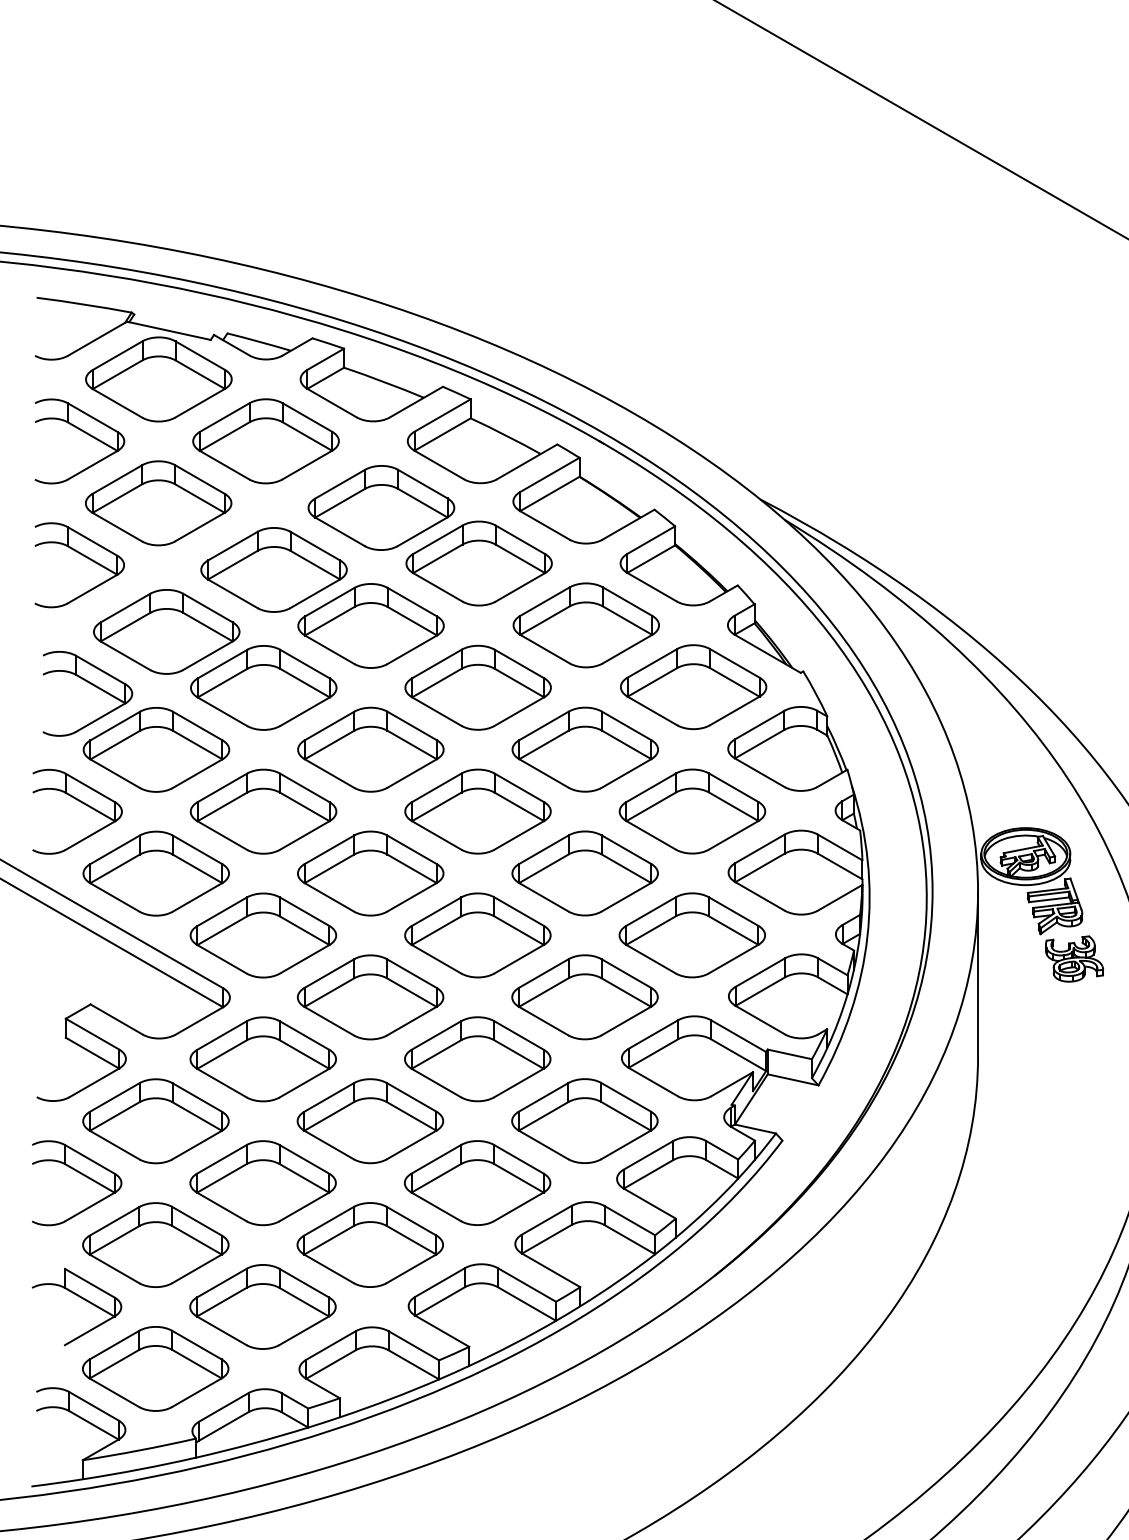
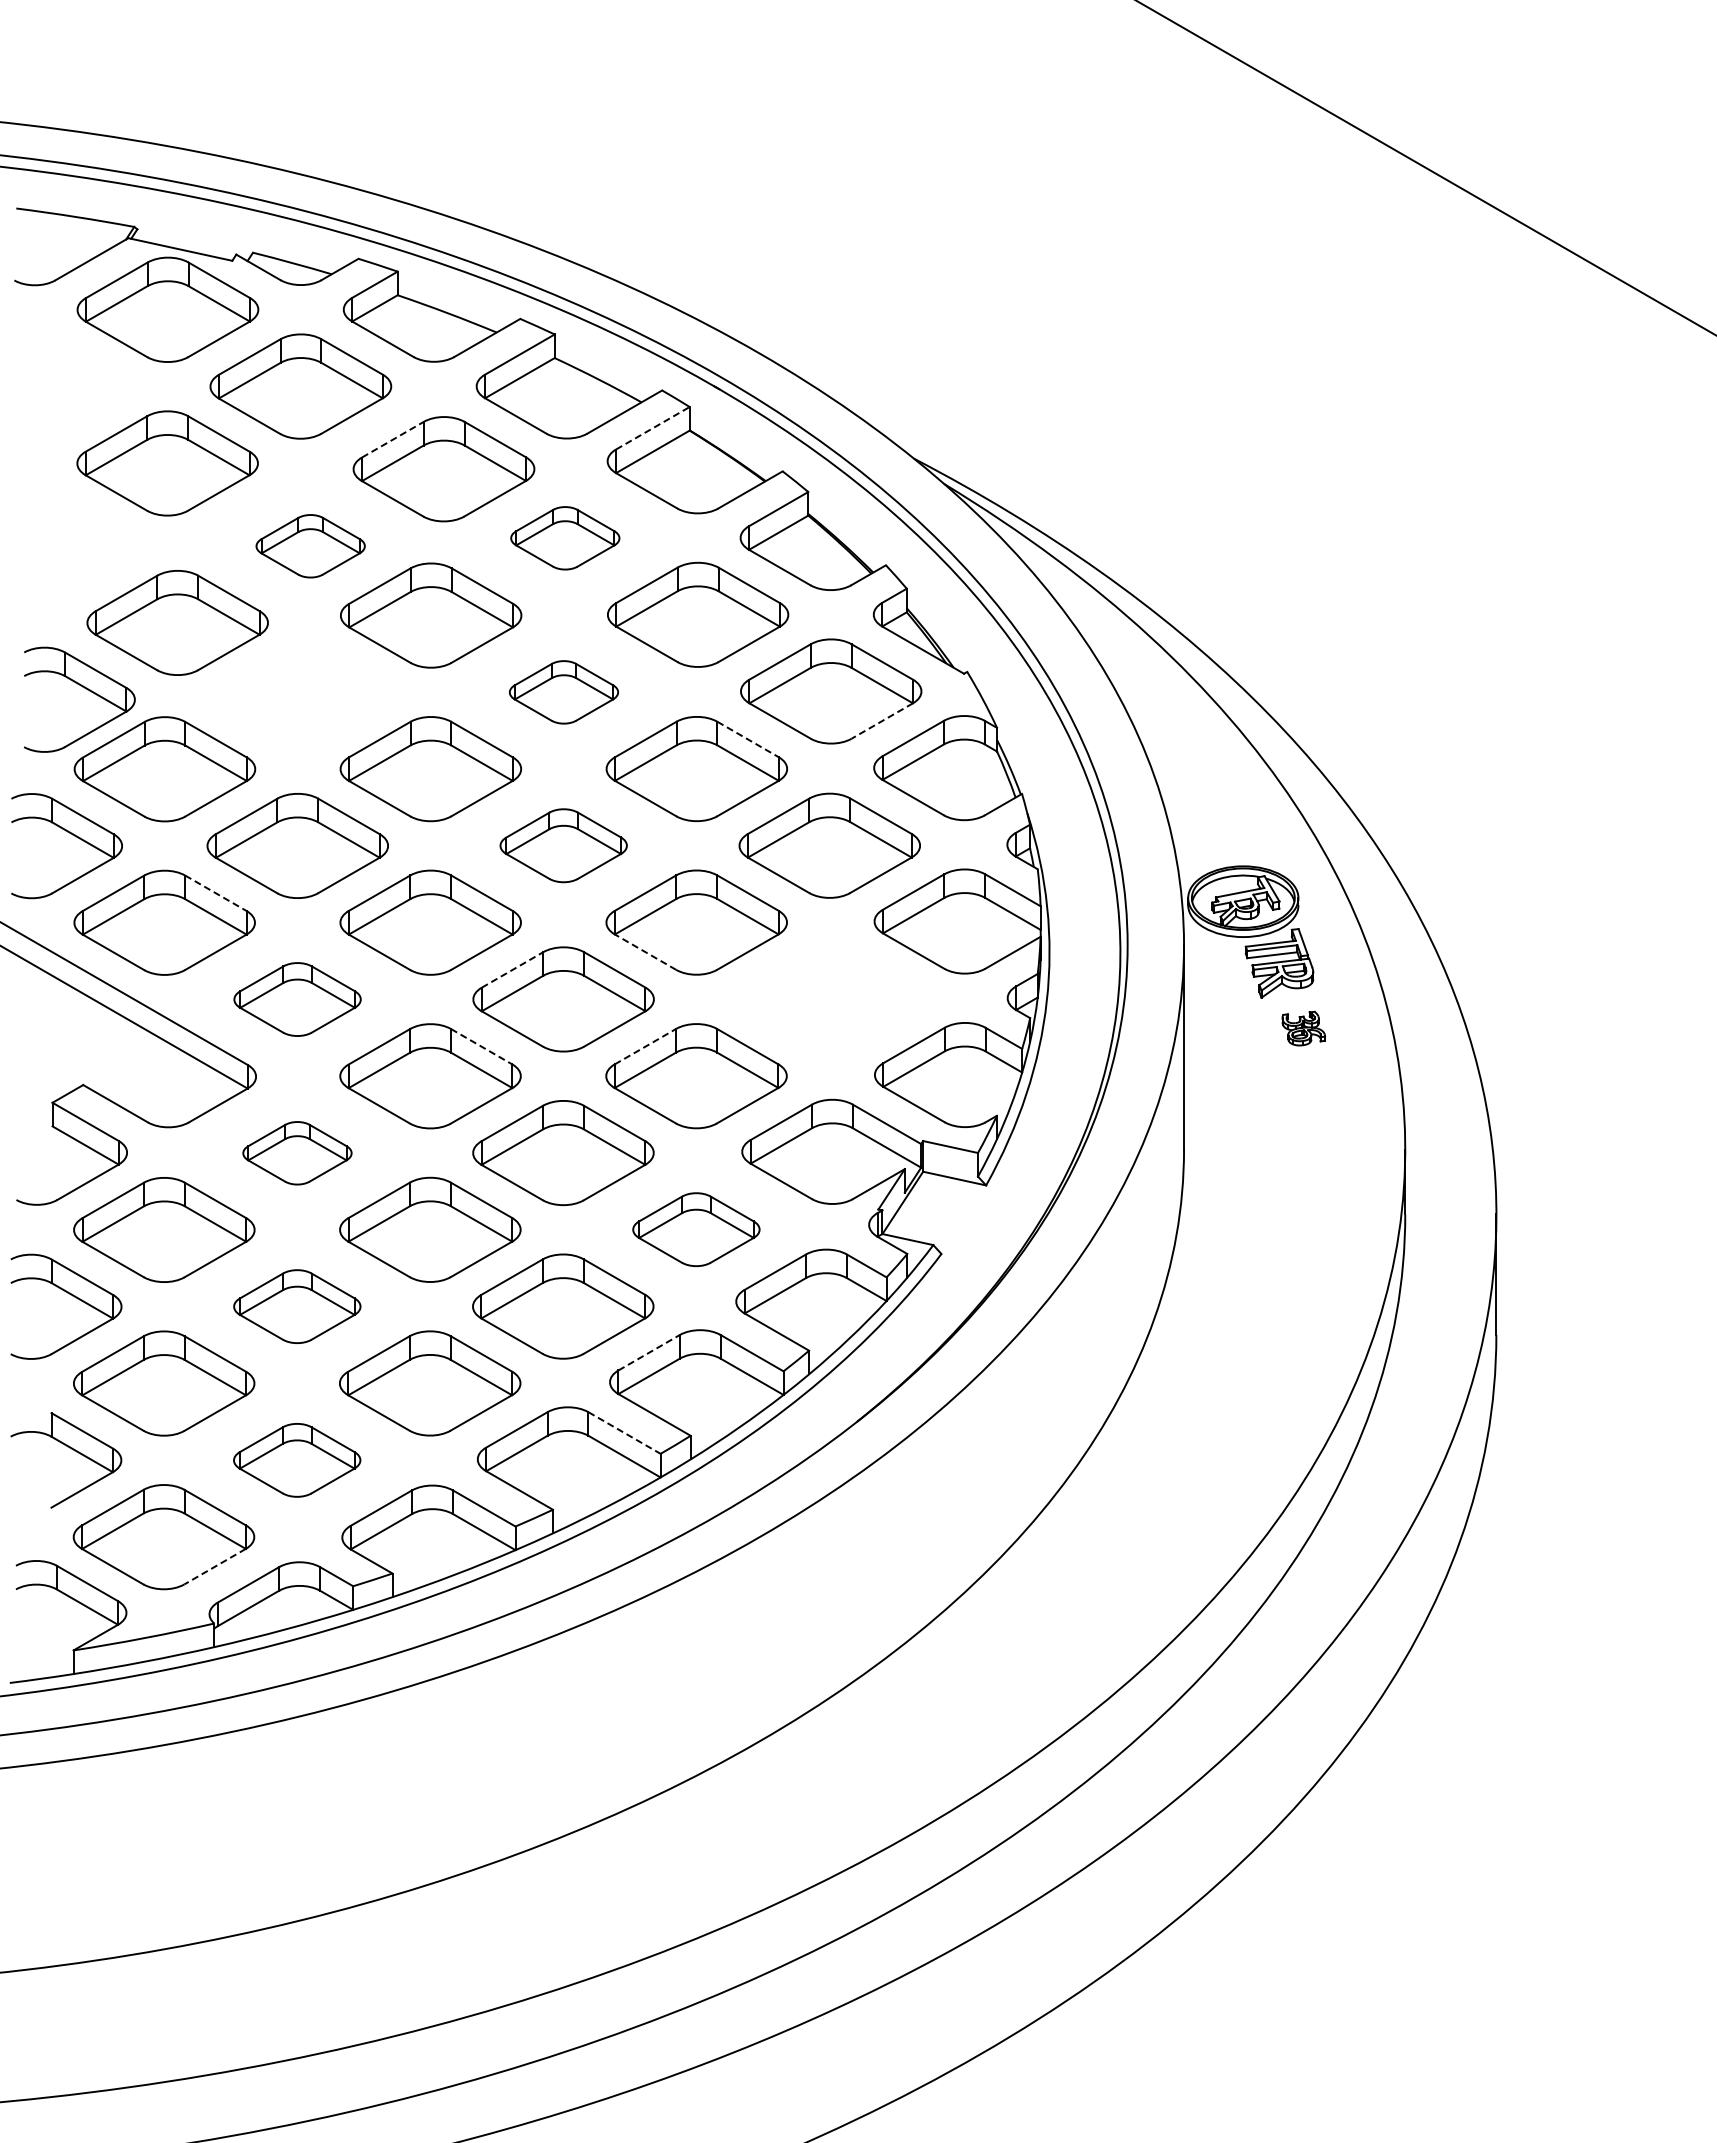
part: (83, 432) -> (74, 375), removed
line: (550, 475) -> (653, 428), solid -> dashed
line: (339, 484) -> (392, 439), solid -> dashed
part: (85, 557) -> (76, 530), removed
part: (479, 563) -> (565, 538), size x0.6
part: (273, 570) -> (310, 546), size x0.6
part: (263, 687) -> (297, 692), removed
part: (477, 687) -> (563, 692), size x0.6
line: (734, 711) -> (881, 721), solid -> dashed
line: (626, 725) -> (748, 739), solid -> dashed
part: (477, 811) -> (563, 845), size x0.7
line: (198, 850) -> (216, 893), solid -> dashed
line: (543, 896) -> (645, 951), solid -> dashed
line: (436, 911) -> (512, 969), solid -> dashed
part: (263, 935) -> (297, 999), size x0.7
part: (692, 935) -> (829, 999), removed
part: (1074, 958) -> (1303, 1028), size x0.6
line: (543, 973) -> (645, 1046), solid -> dashed
line: (412, 974) -> (482, 1047), solid -> dashed
part: (263, 1059) -> (297, 1153), size x0.6
part: (585, 1120) -> (696, 1229), size x0.7
part: (263, 1182) -> (297, 1306), size x0.7
line: (547, 1220) -> (649, 1352), solid -> dashed
line: (526, 1285) -> (624, 1433), solid -> dashed
part: (263, 1307) -> (297, 1460), size x0.7
line: (196, 1392) -> (214, 1566), solid -> dashed

